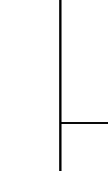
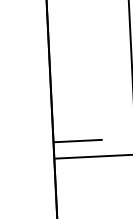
line: (75, 112) -> (77, 141), added

